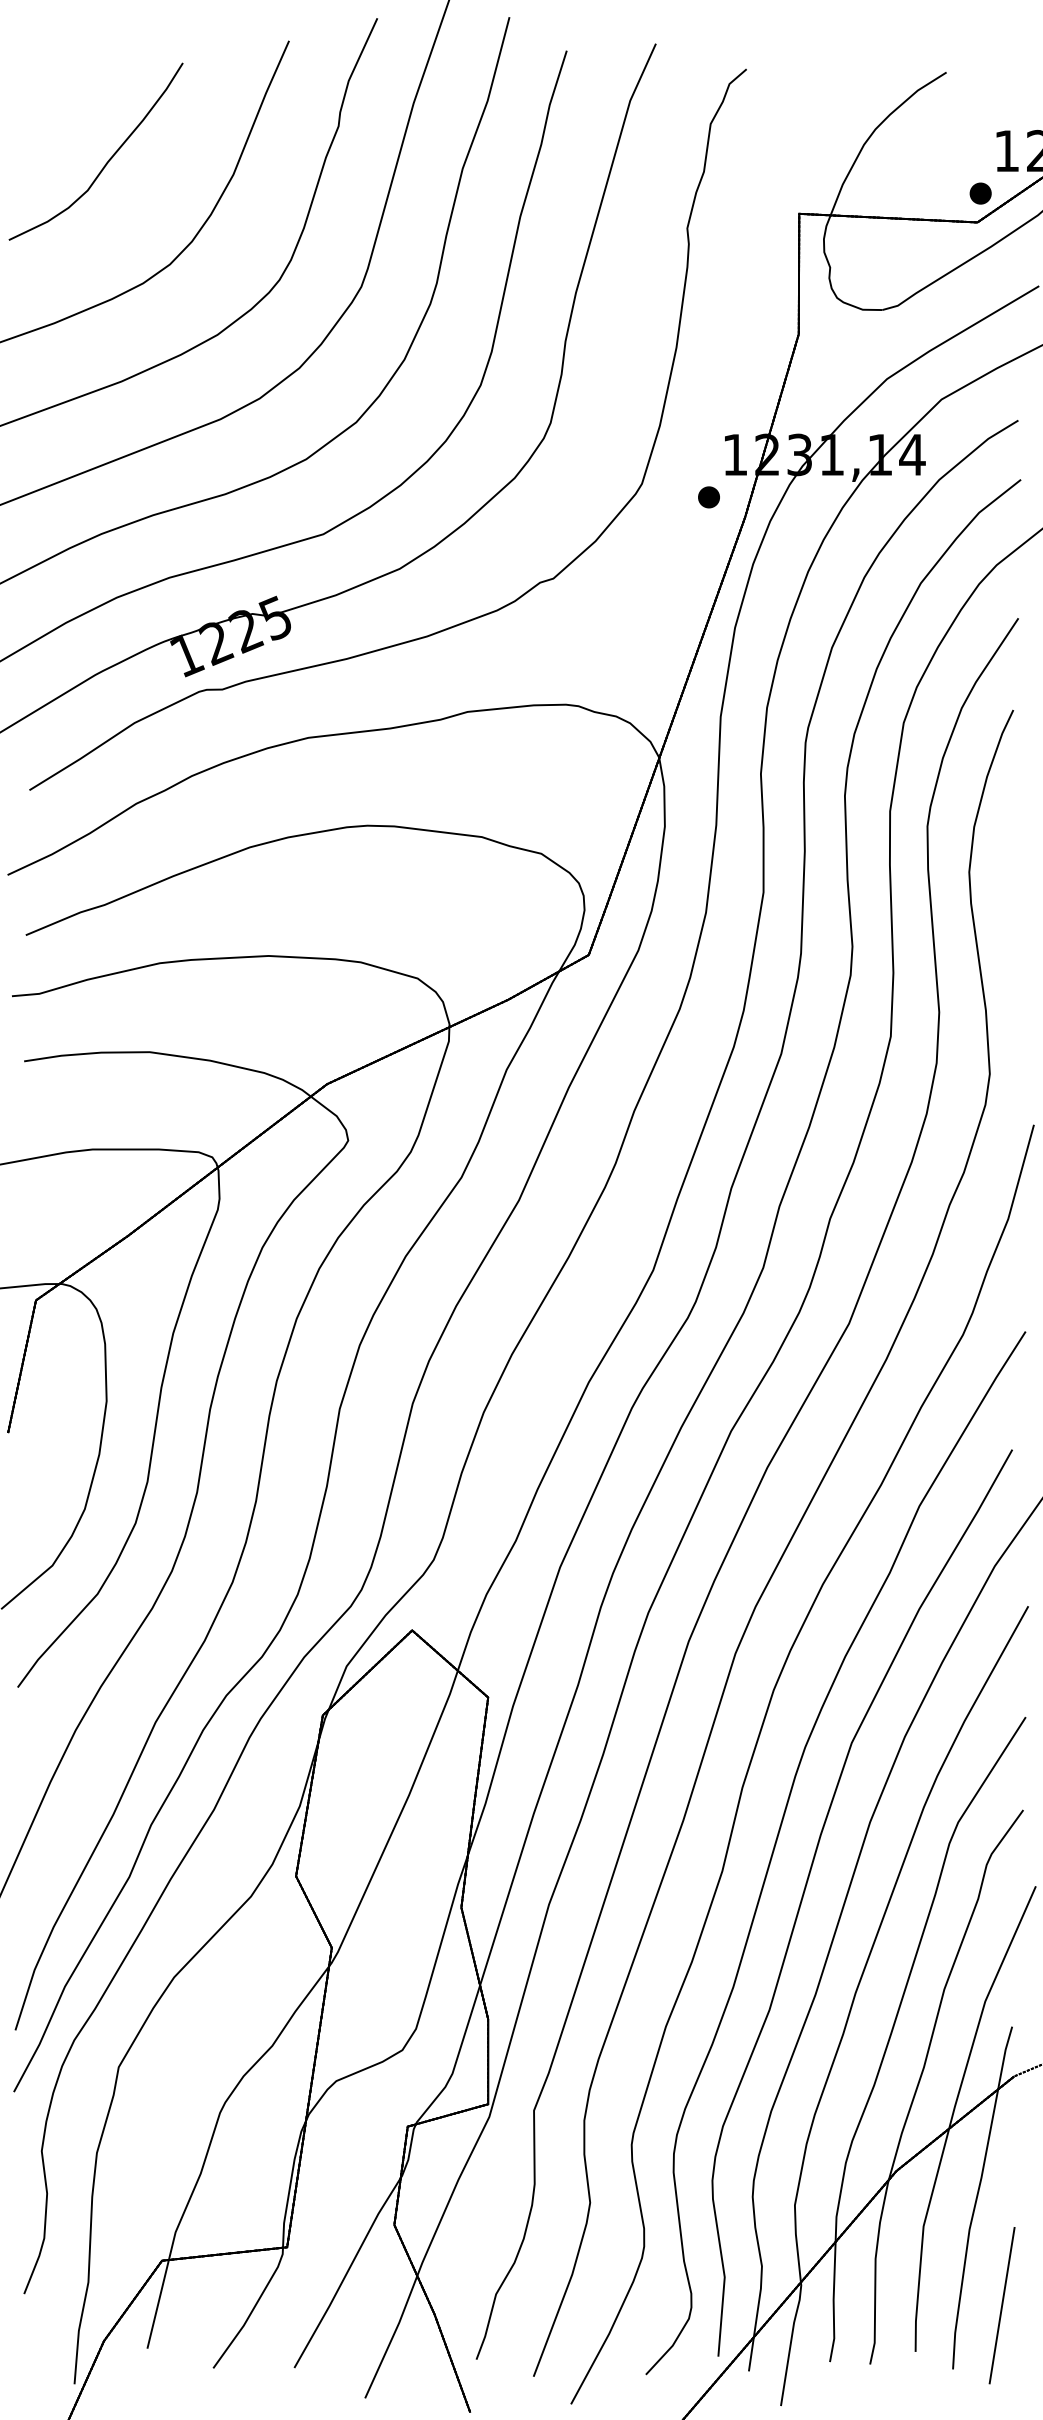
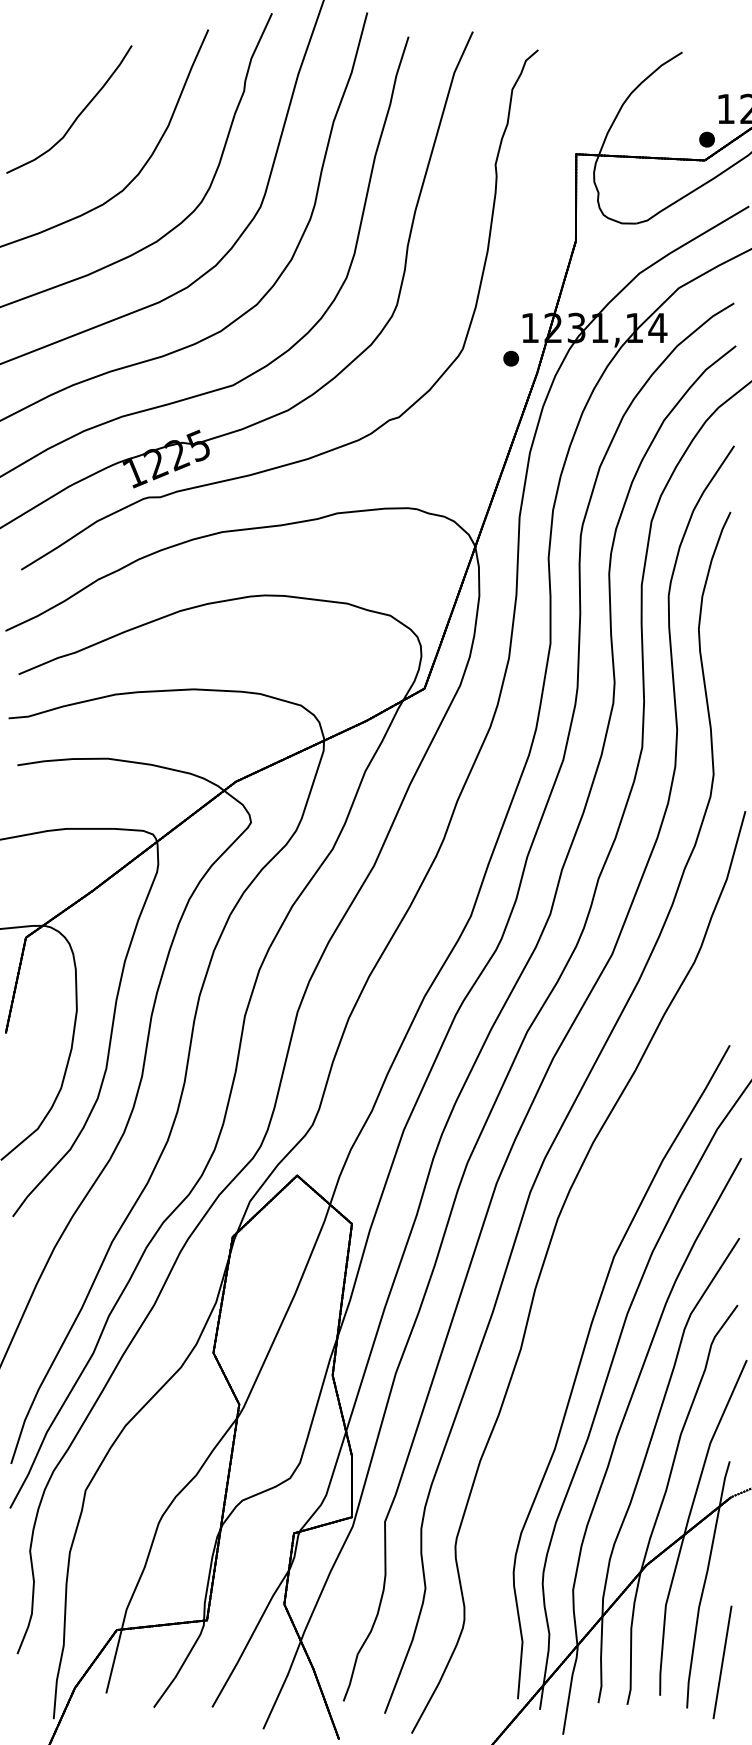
part: (780, 1834) -> (562, 1322), removed

